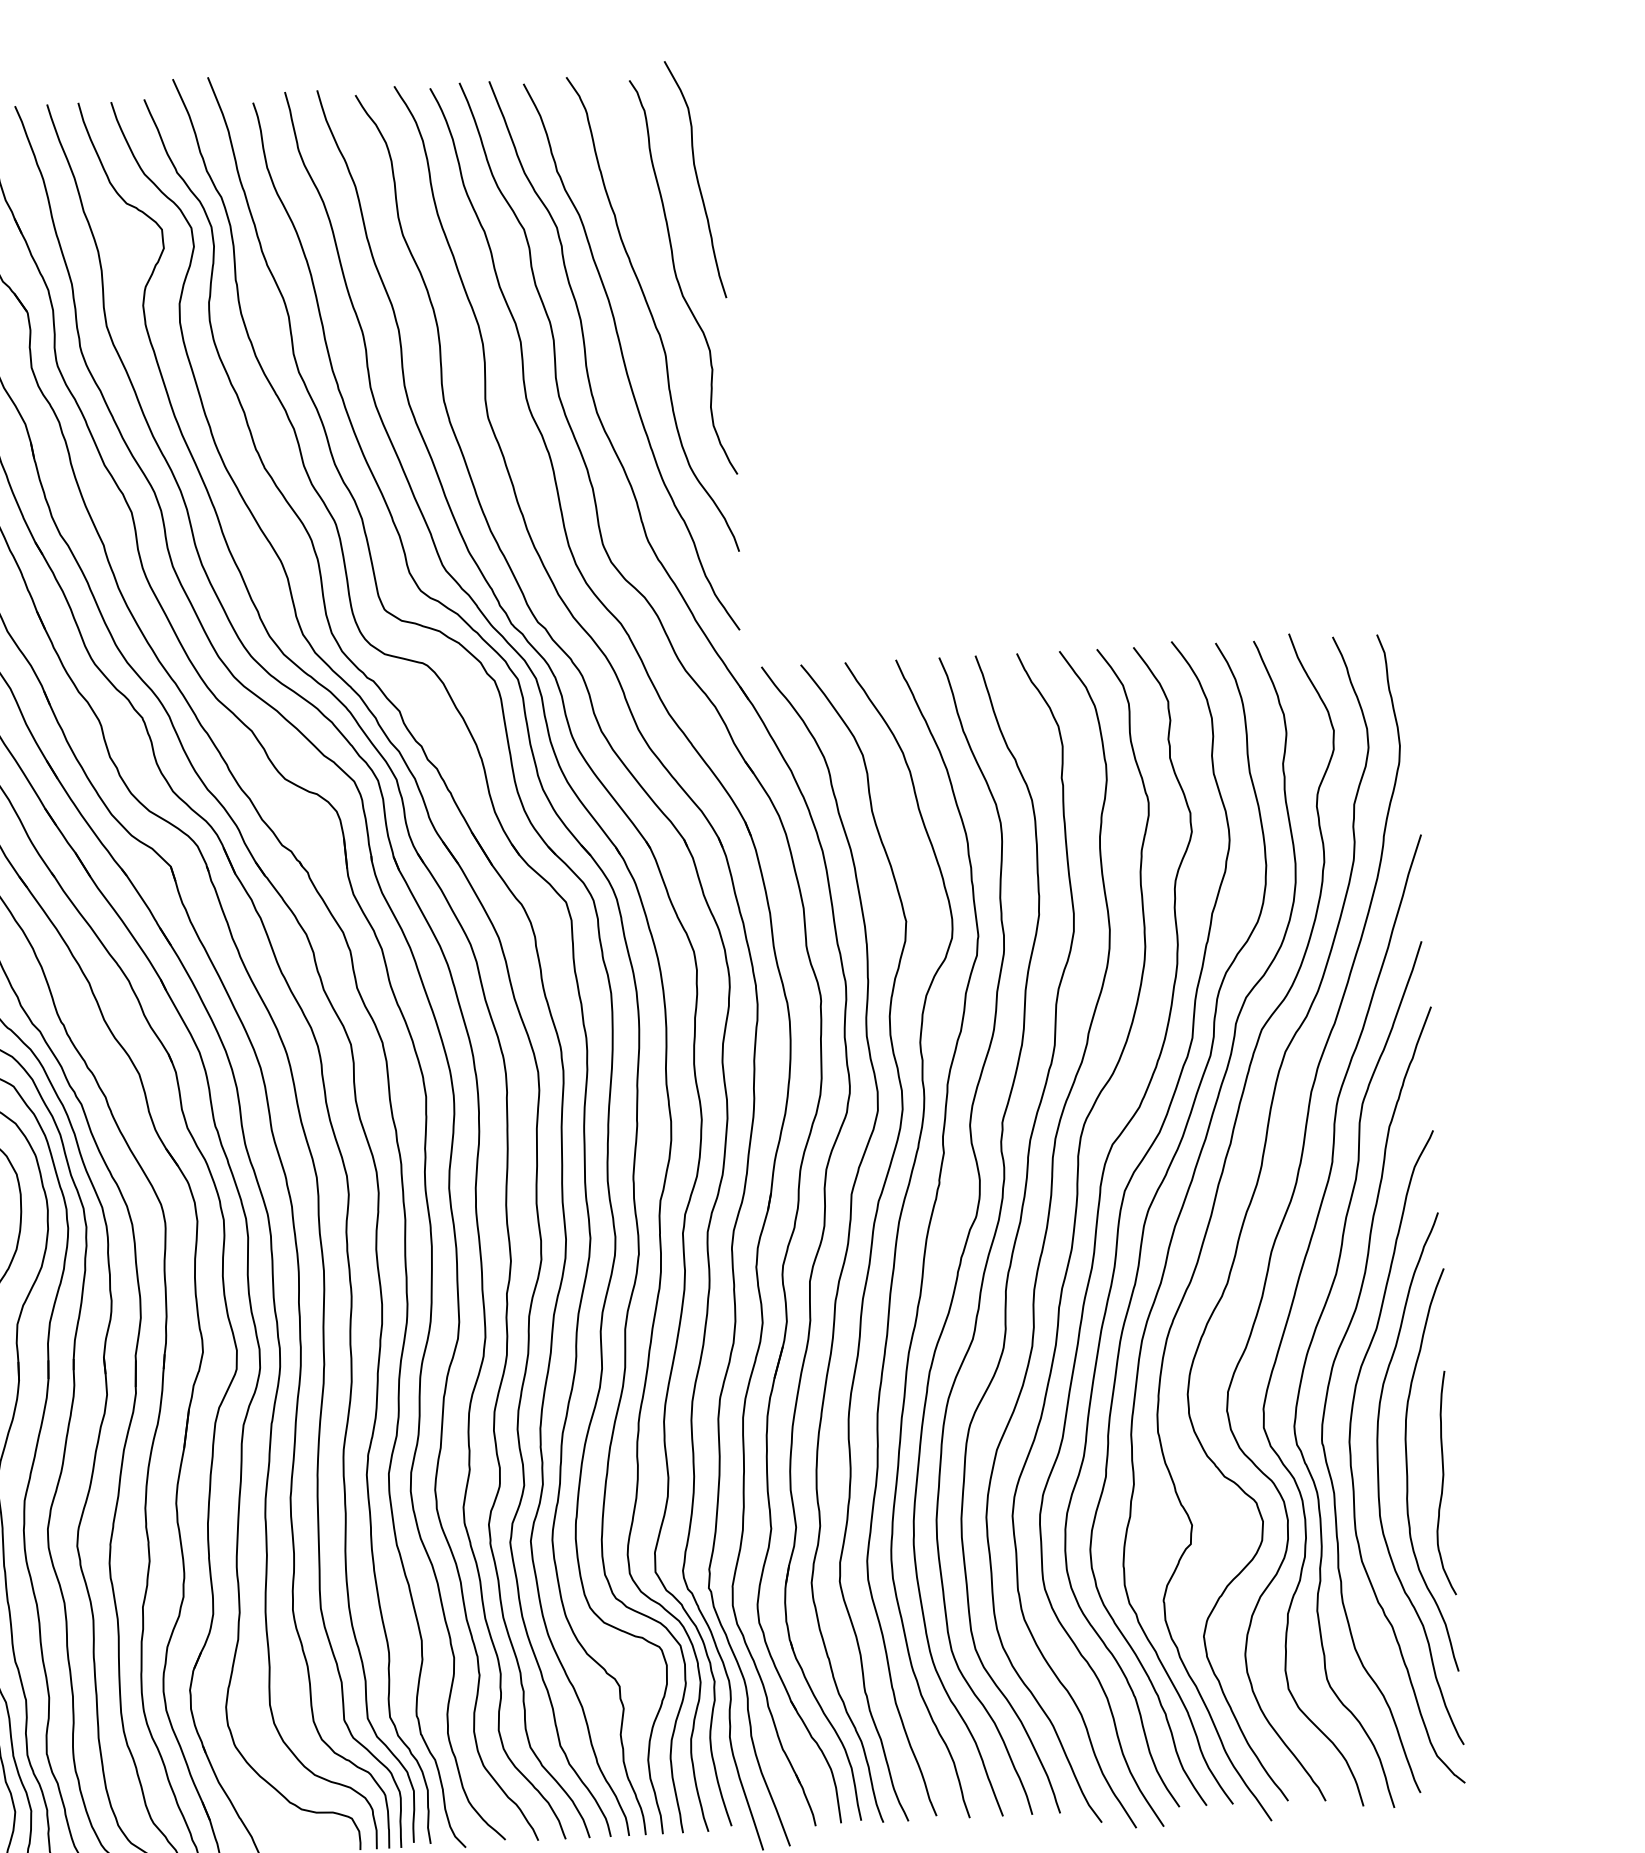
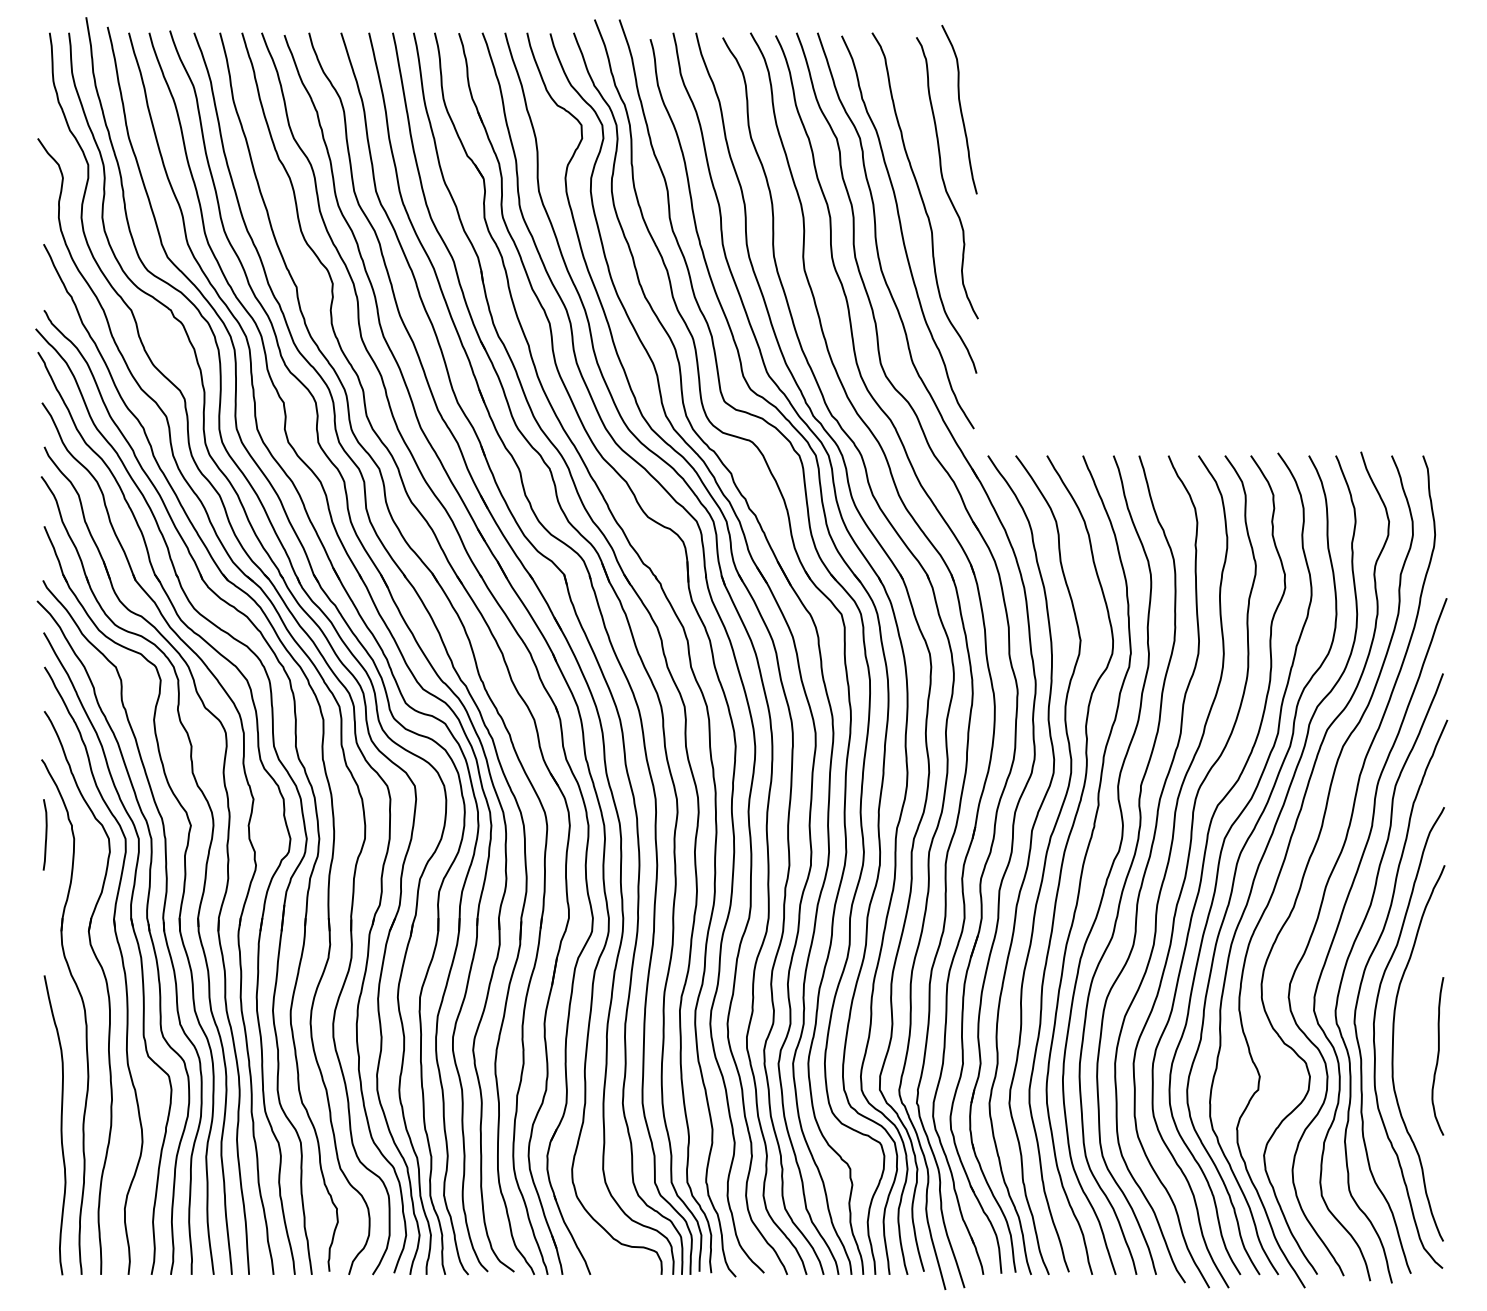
curve: (1408, 1471) -> (1414, 1046), removed

